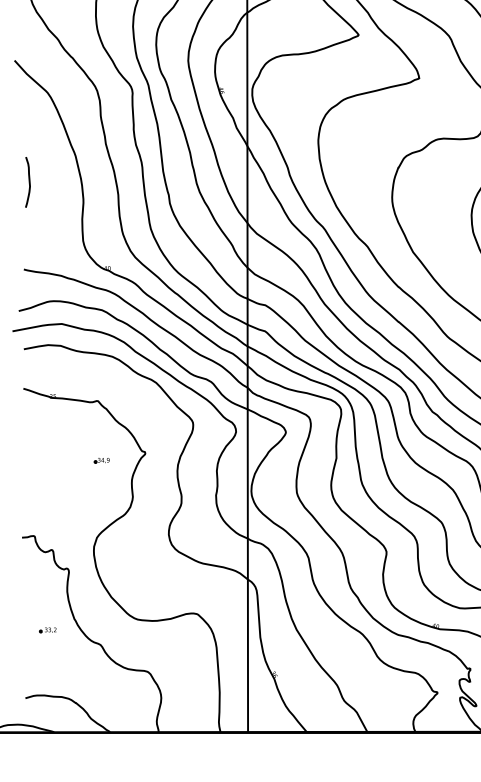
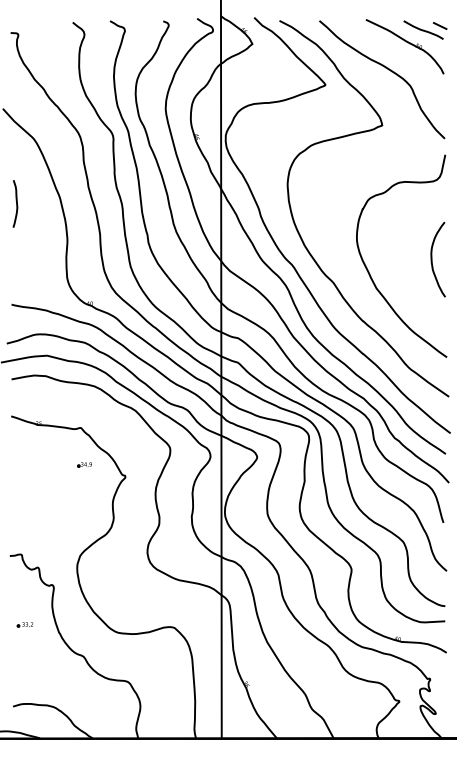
curve: (29, 181) -> (16, 203), moved
part: (101, 460) -> (84, 464), moved
part: (47, 629) -> (24, 624), moved

